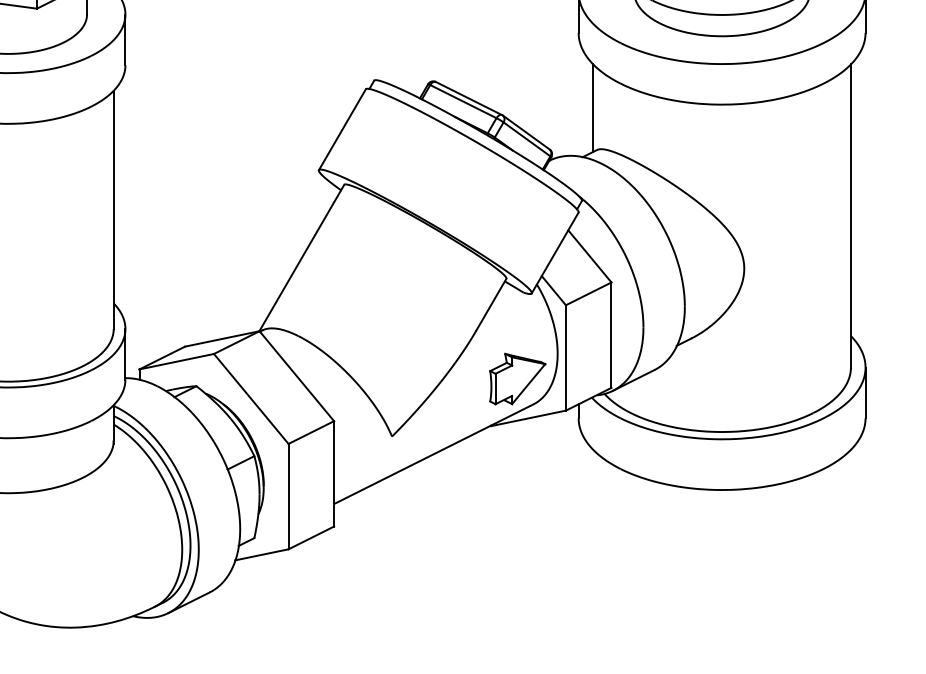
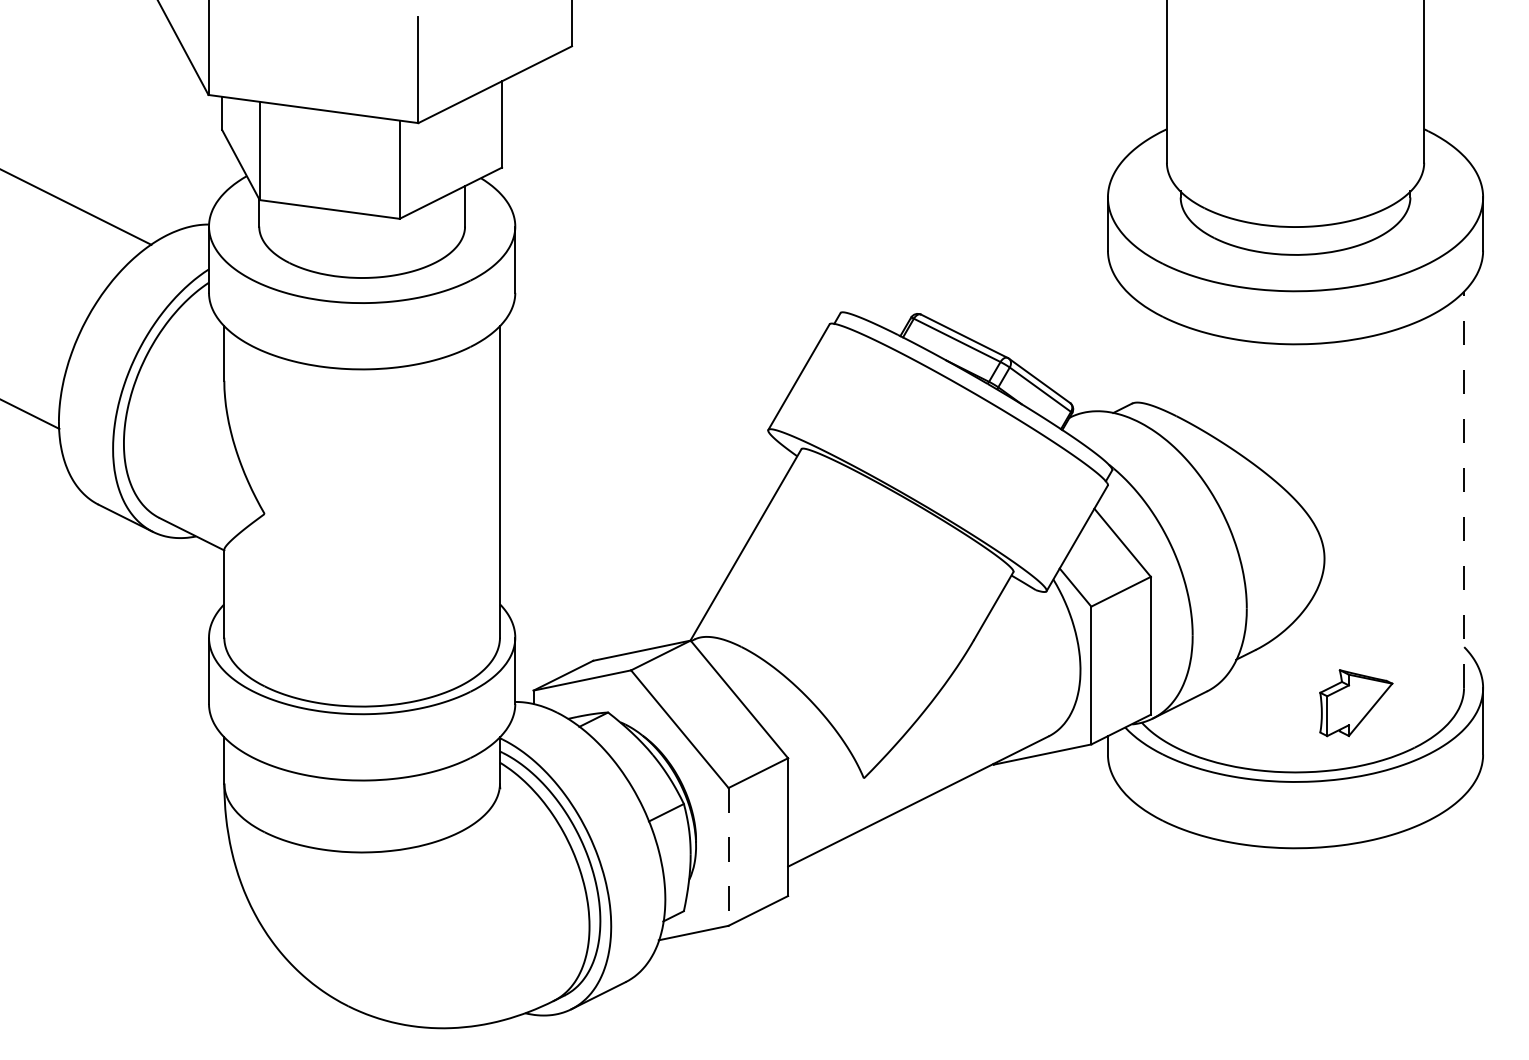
line: (593, 107) -> (1127, 348), removed
line: (850, 215) -> (1463, 489), solid -> dashed
part: (517, 379) -> (1356, 703), moved
line: (288, 496) -> (728, 856), solid -> dashed

